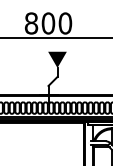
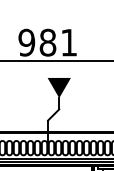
text: (48, 23) -> (48, 42), 800 -> 981

